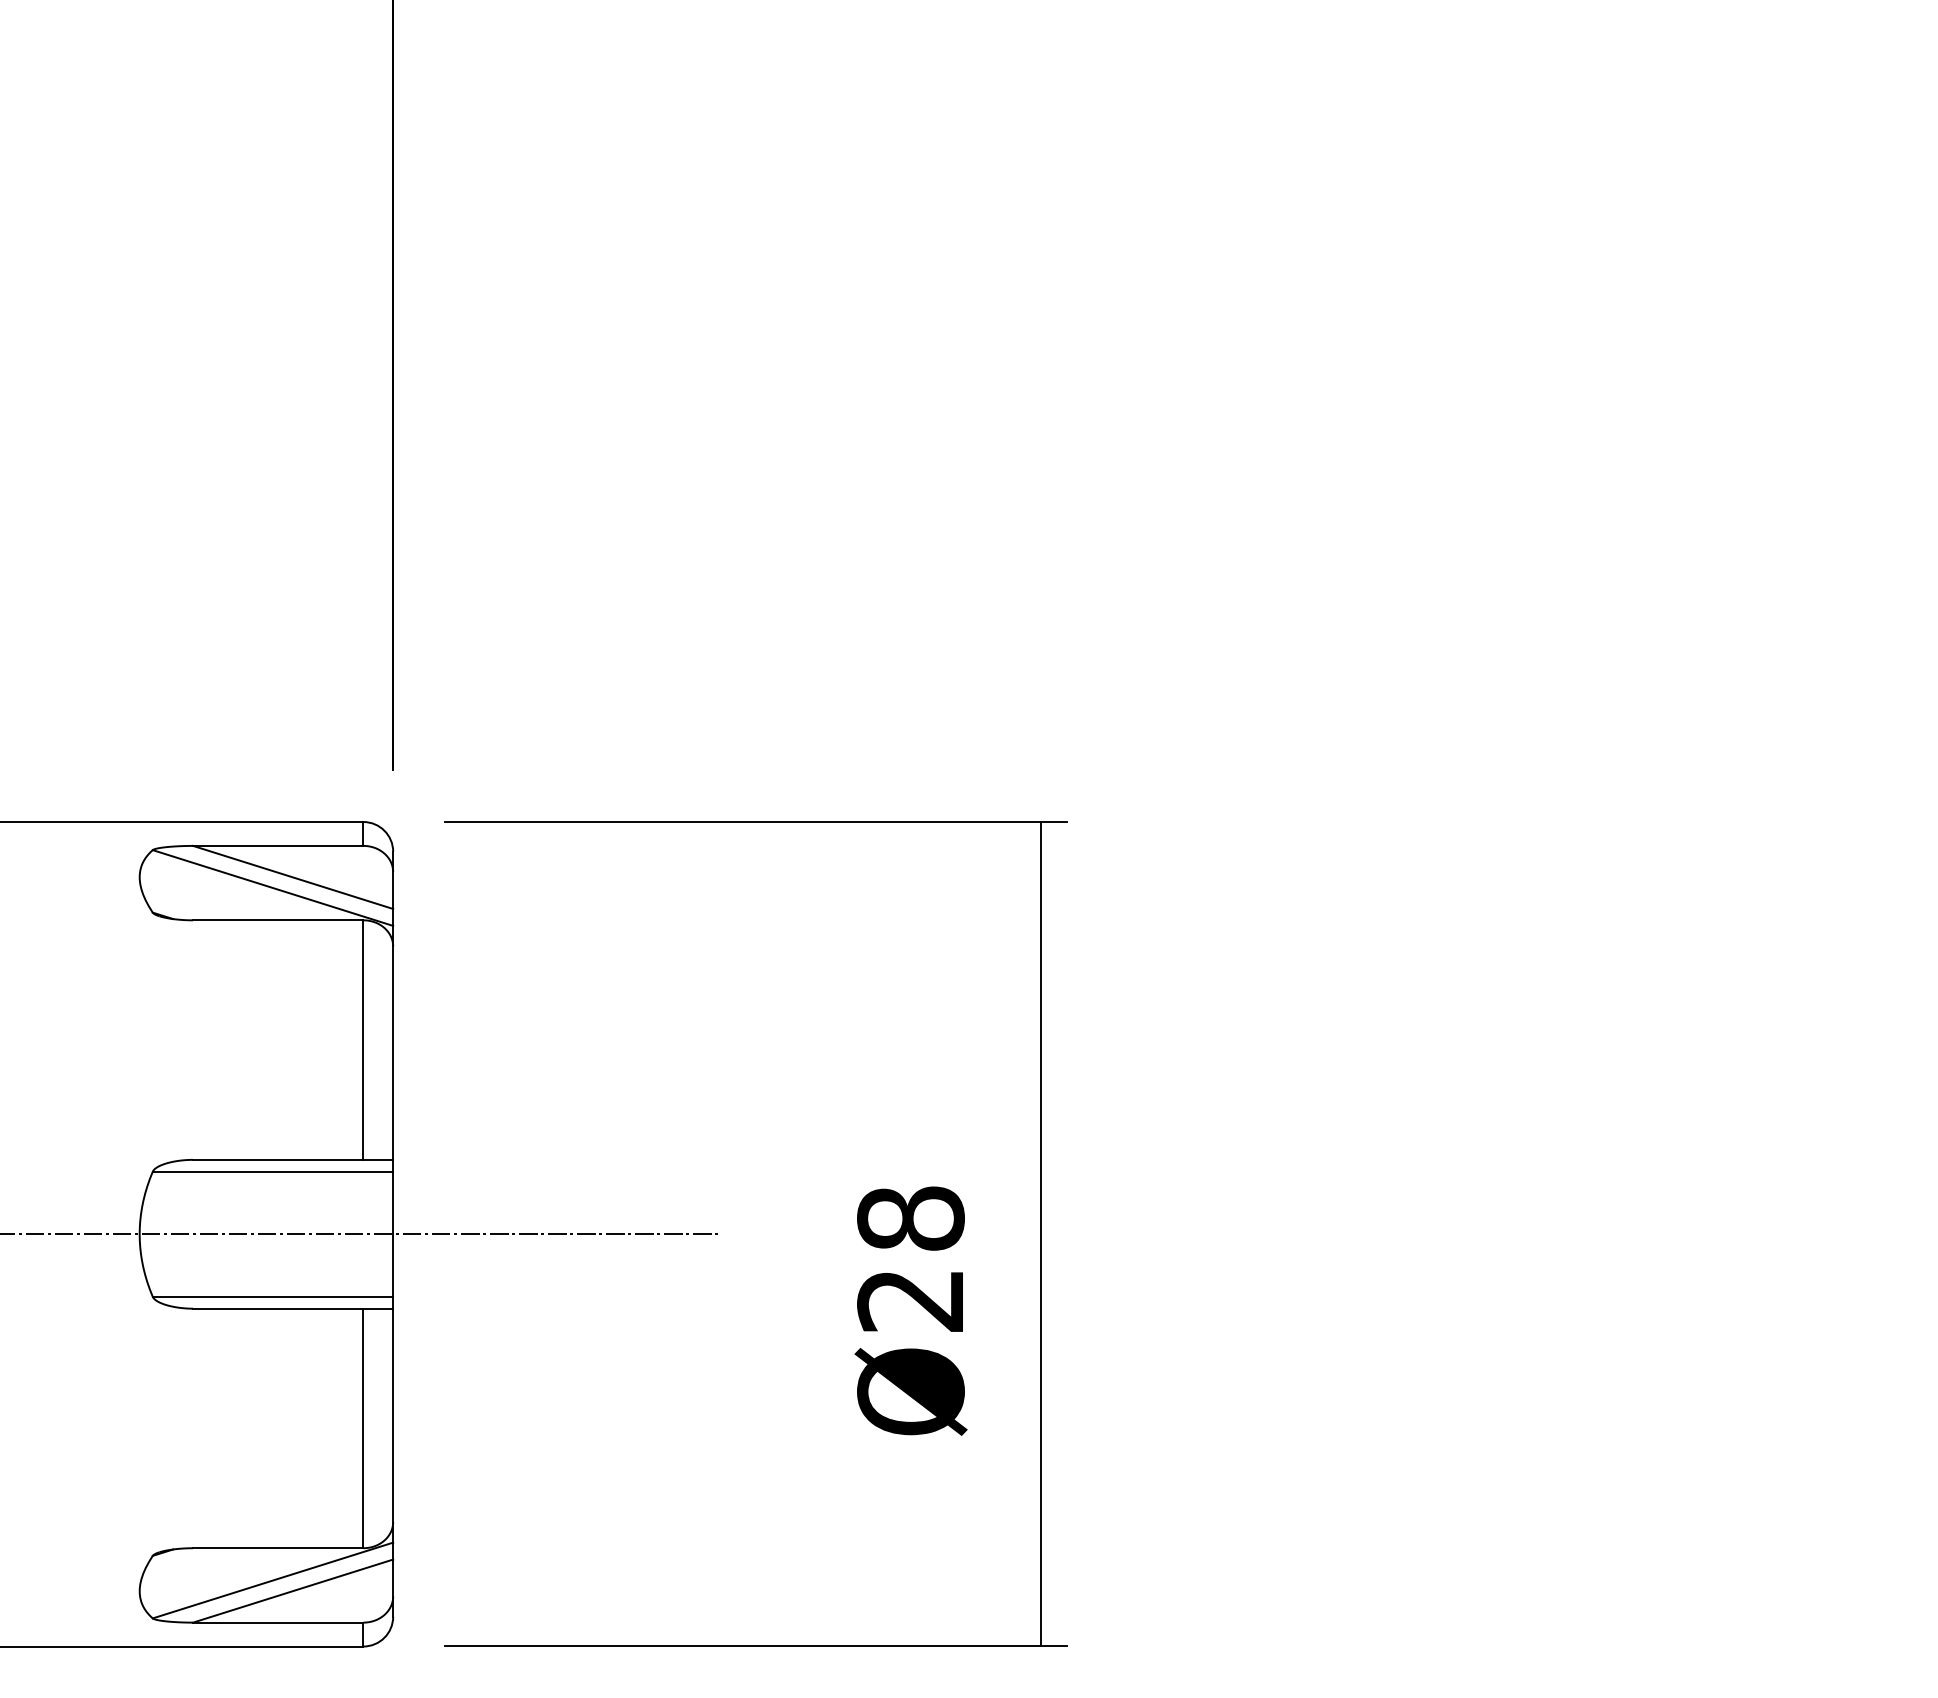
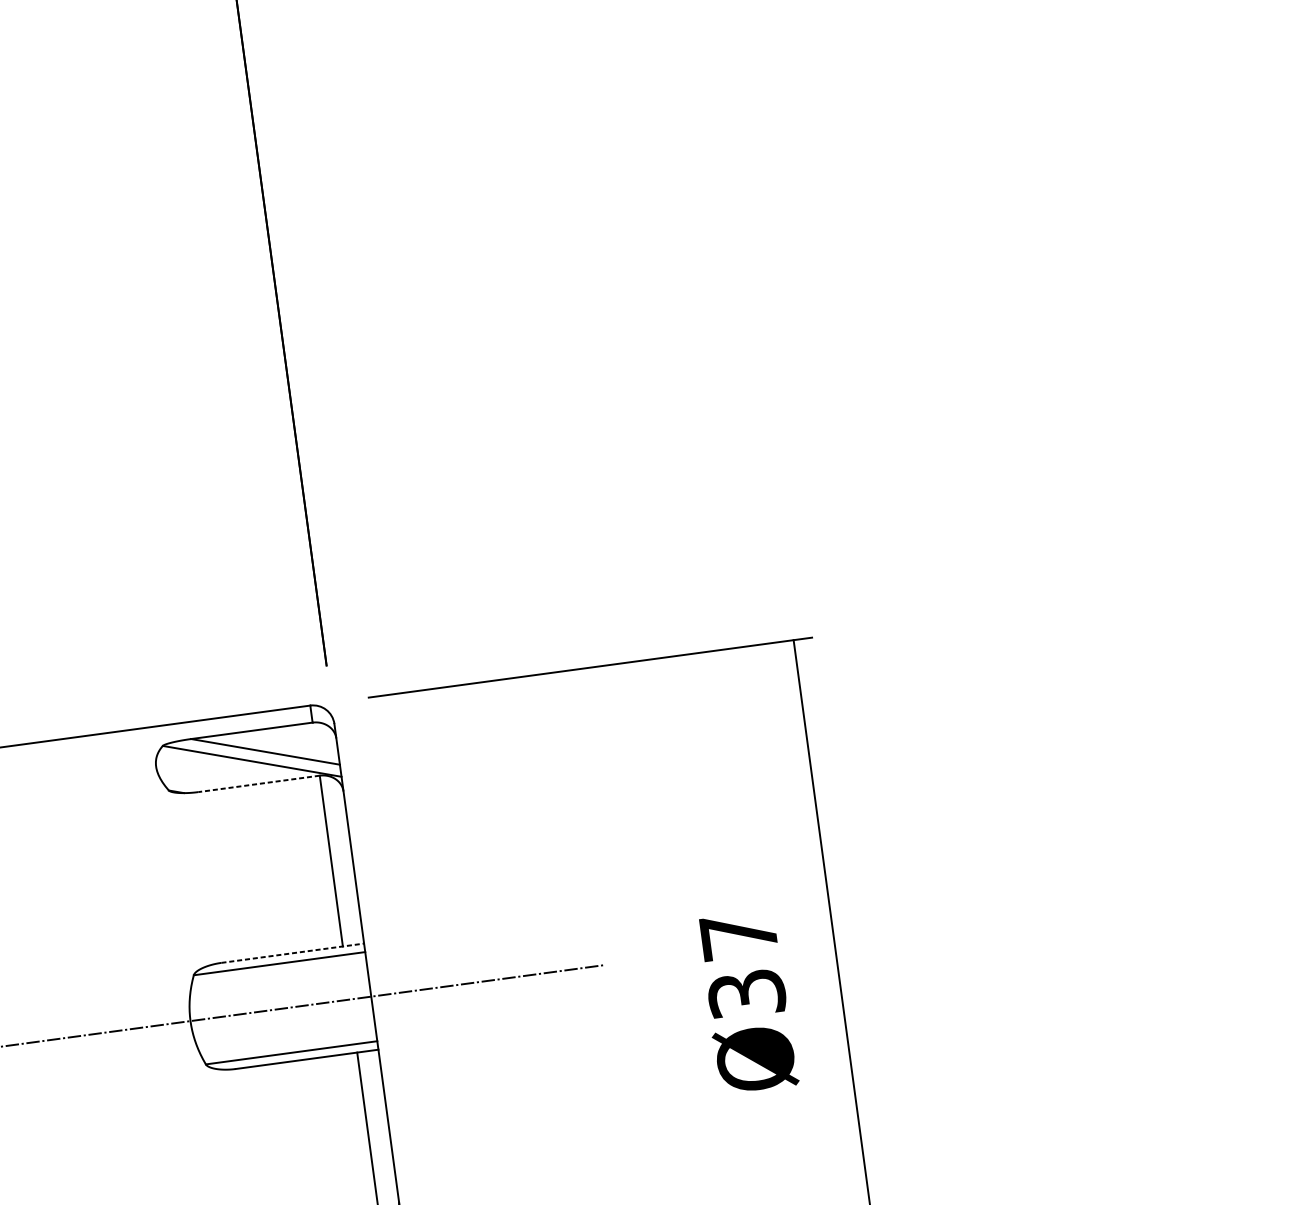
line: (277, 920) -> (258, 784), solid -> dashed
line: (293, 1159) -> (292, 952), solid -> dashed
text: (910, 1258) -> (742, 964), Ø28 -> Ø37

